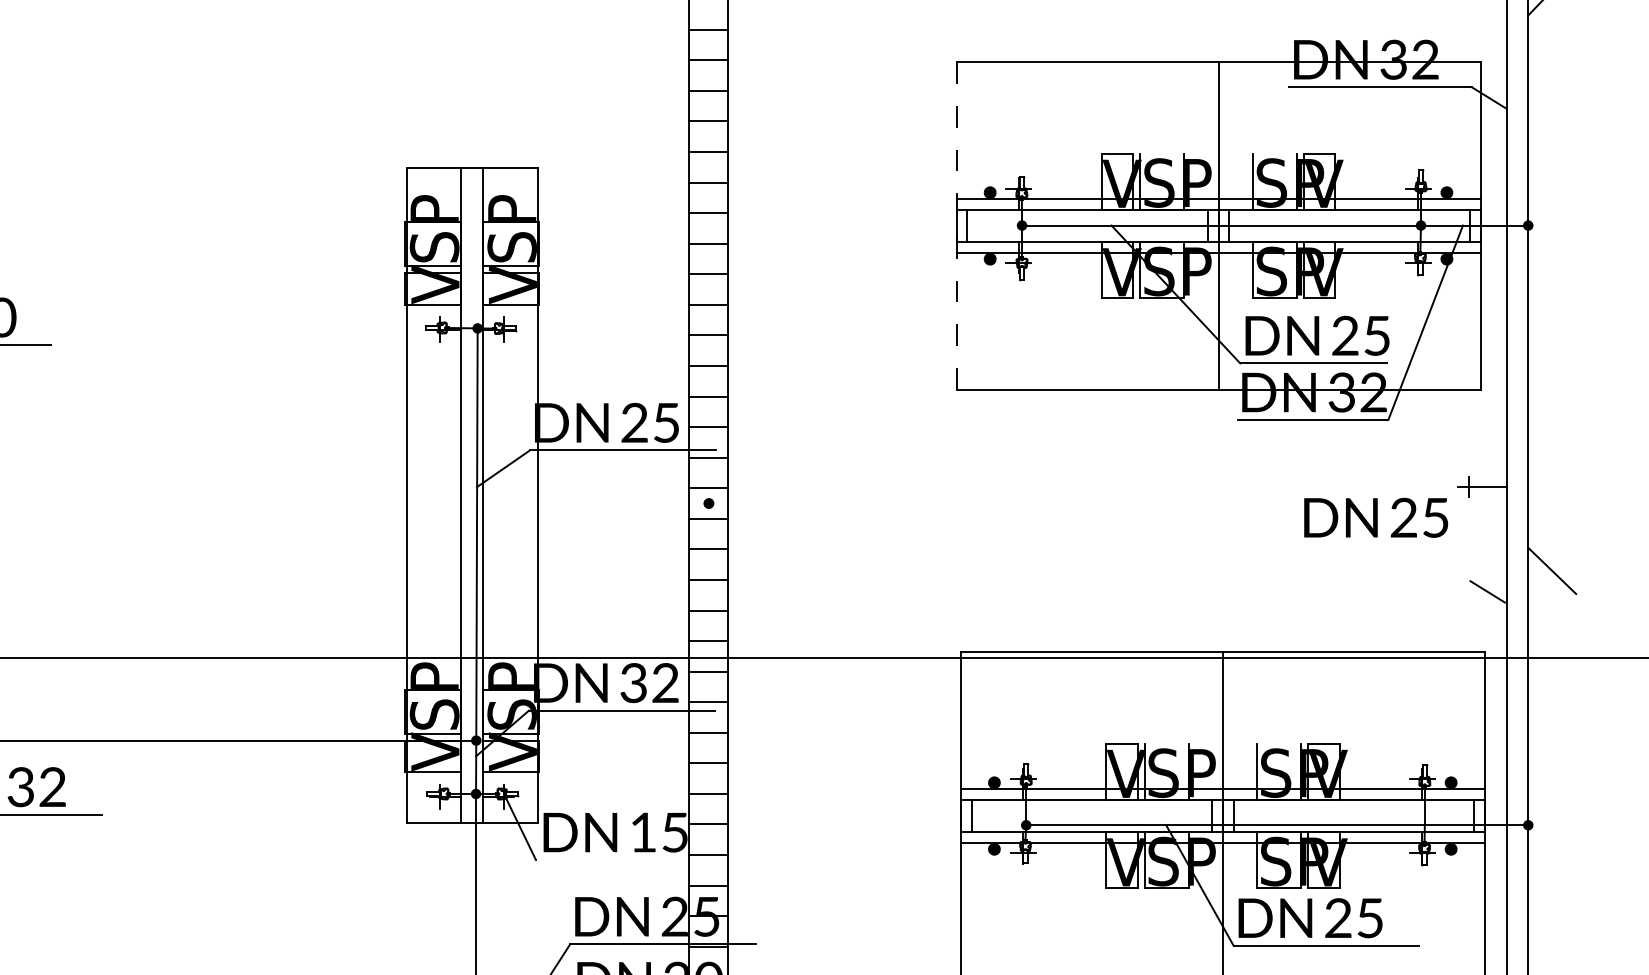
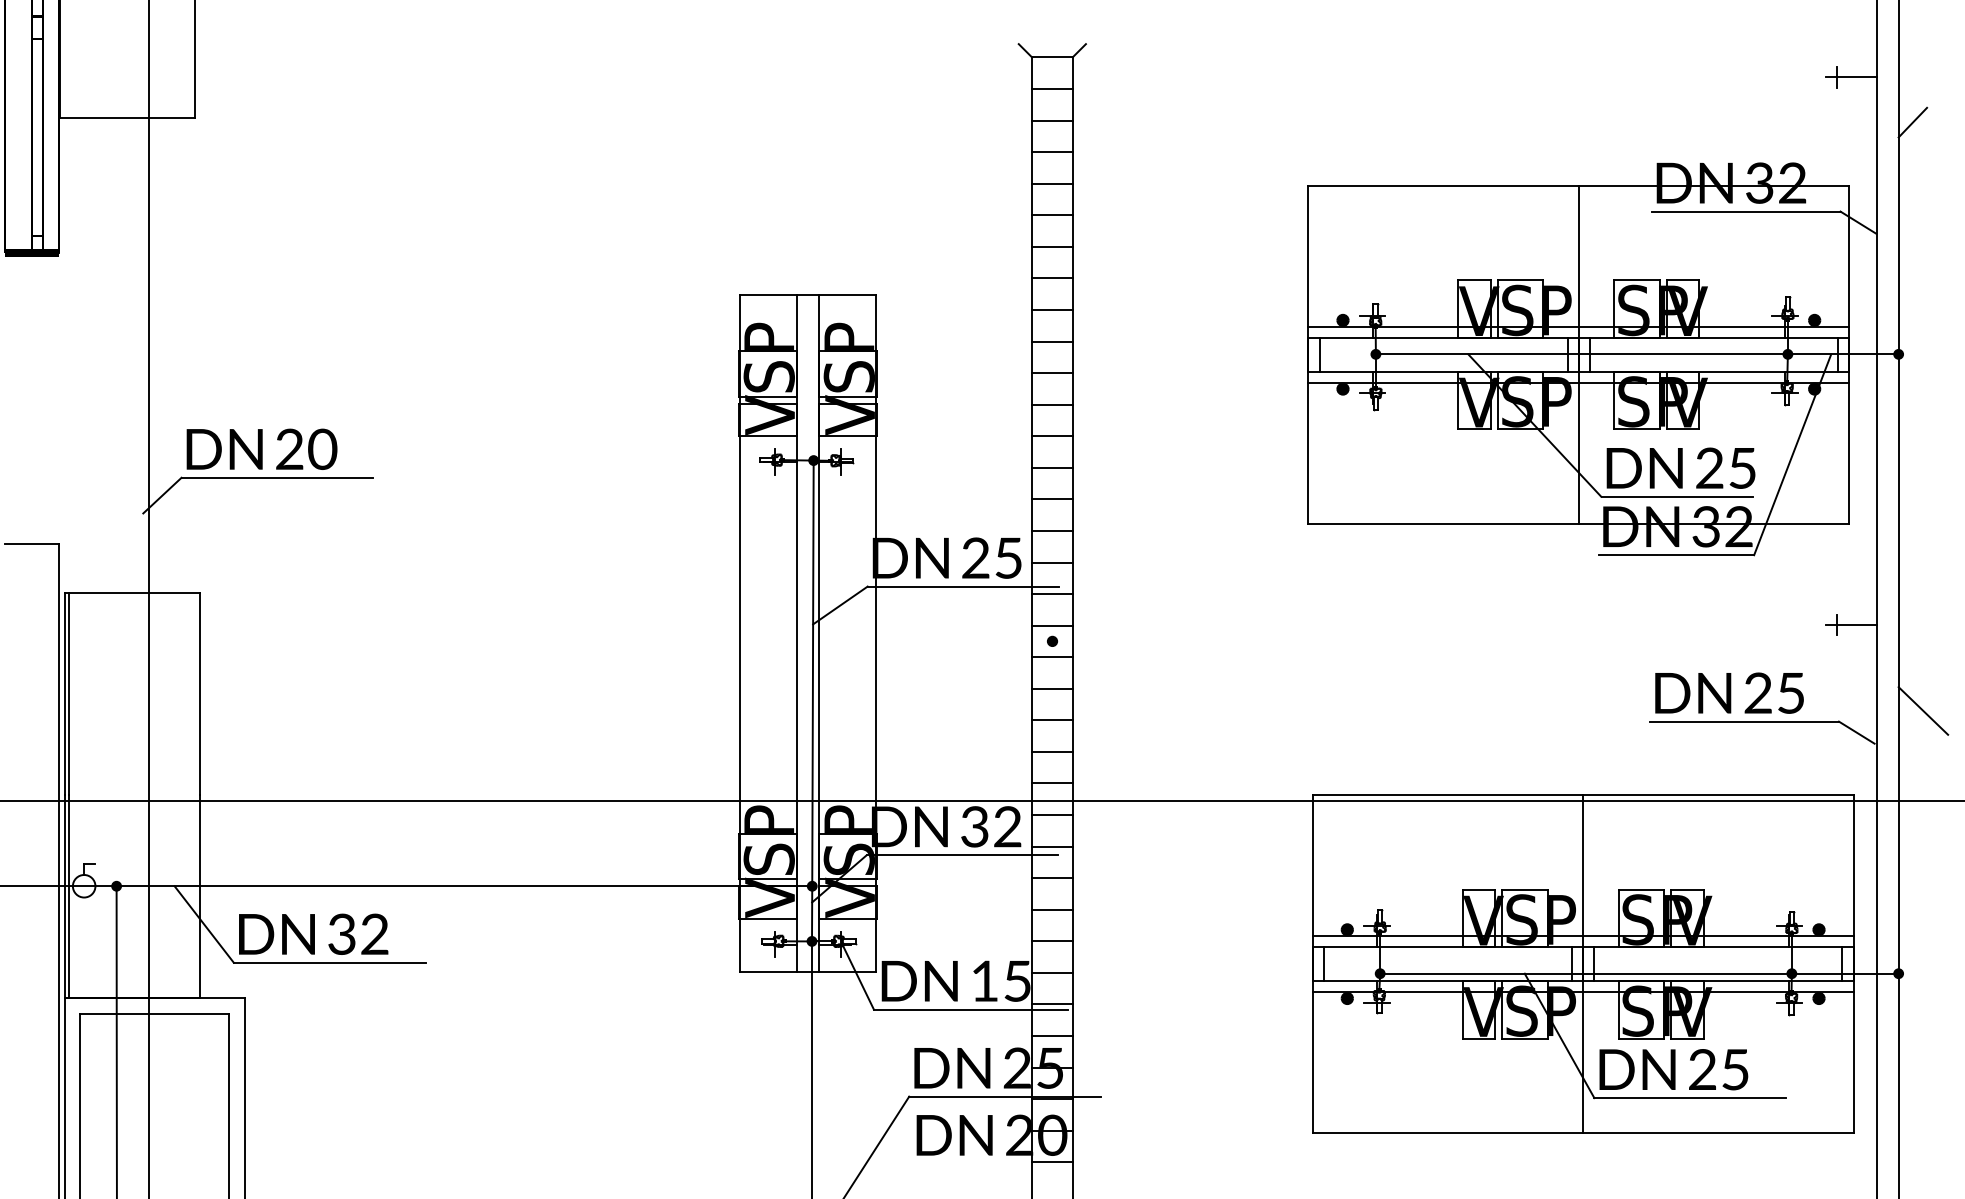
line: (1162, 154) -> (1520, 280), added
line: (1274, 154) -> (1636, 280), added
line: (956, 226) -> (1308, 355), dashed -> solid
text: (1376, 517) -> (1729, 692), moved
line: (1378, 581) -> (1744, 721), added
line: (1165, 743) -> (1524, 889), added
line: (1278, 743) -> (1640, 889), added
fill: (1424, 825) -> (1791, 973), added
line: (629, 859) -> (970, 1009), added

